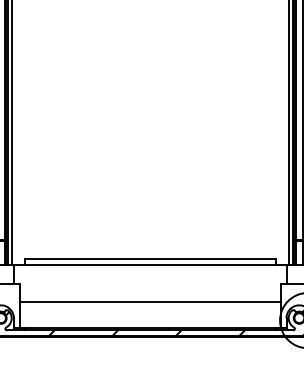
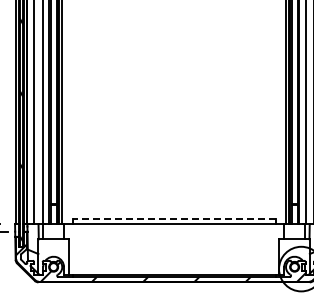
line: (149, 257) -> (173, 218), solid -> dashed
line: (149, 302) -> (173, 254), removed

